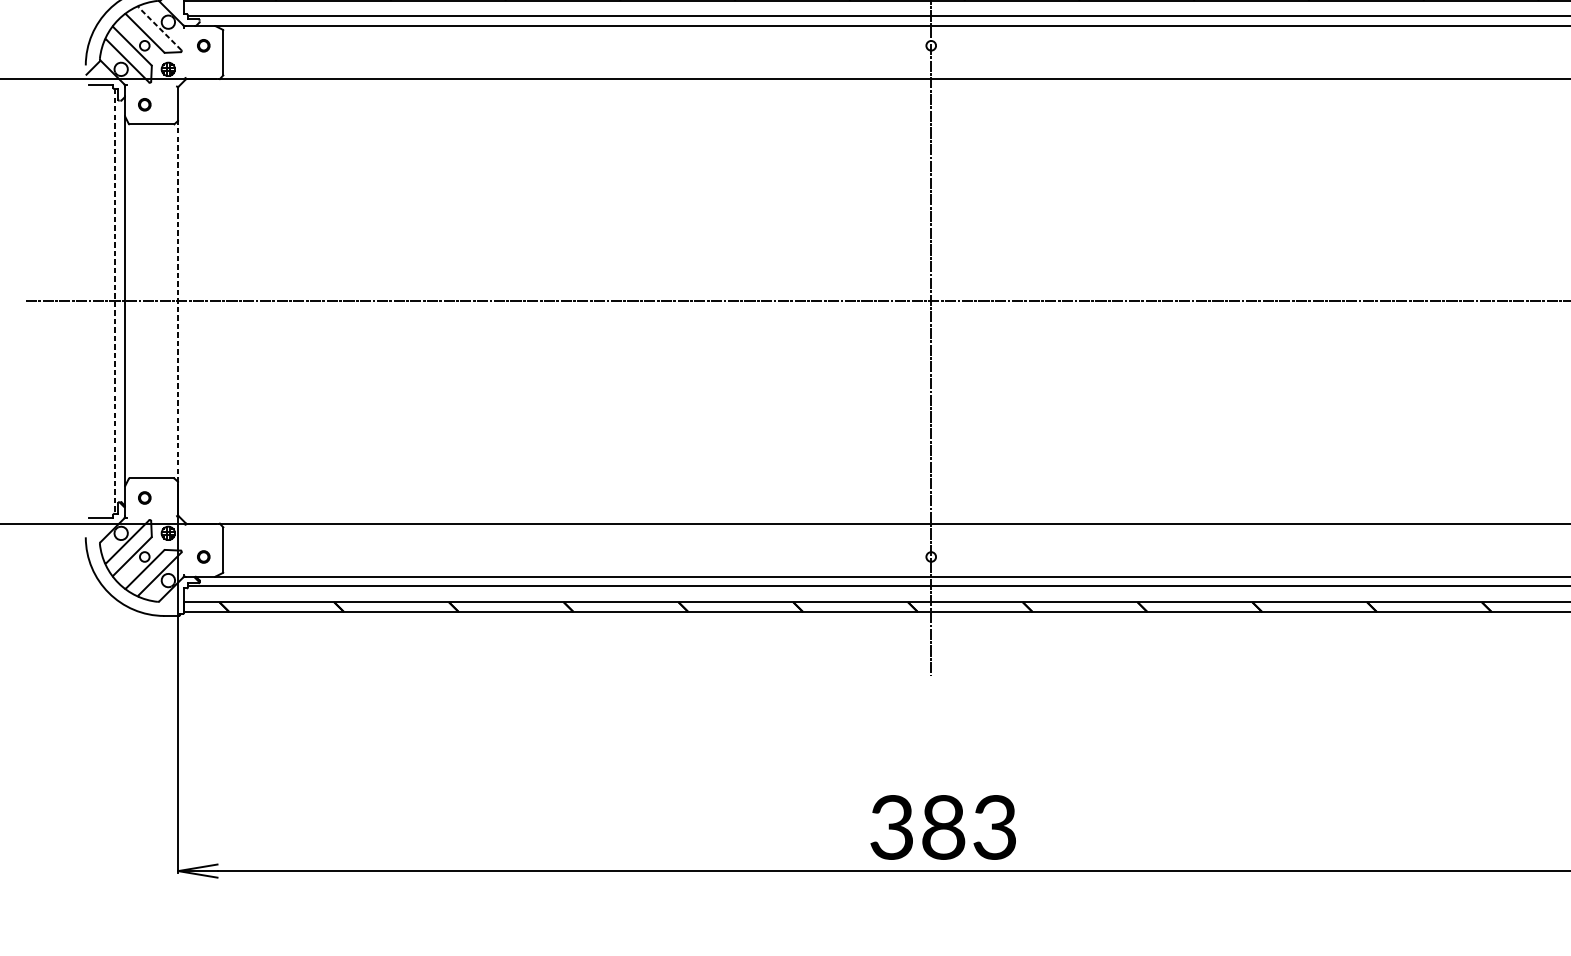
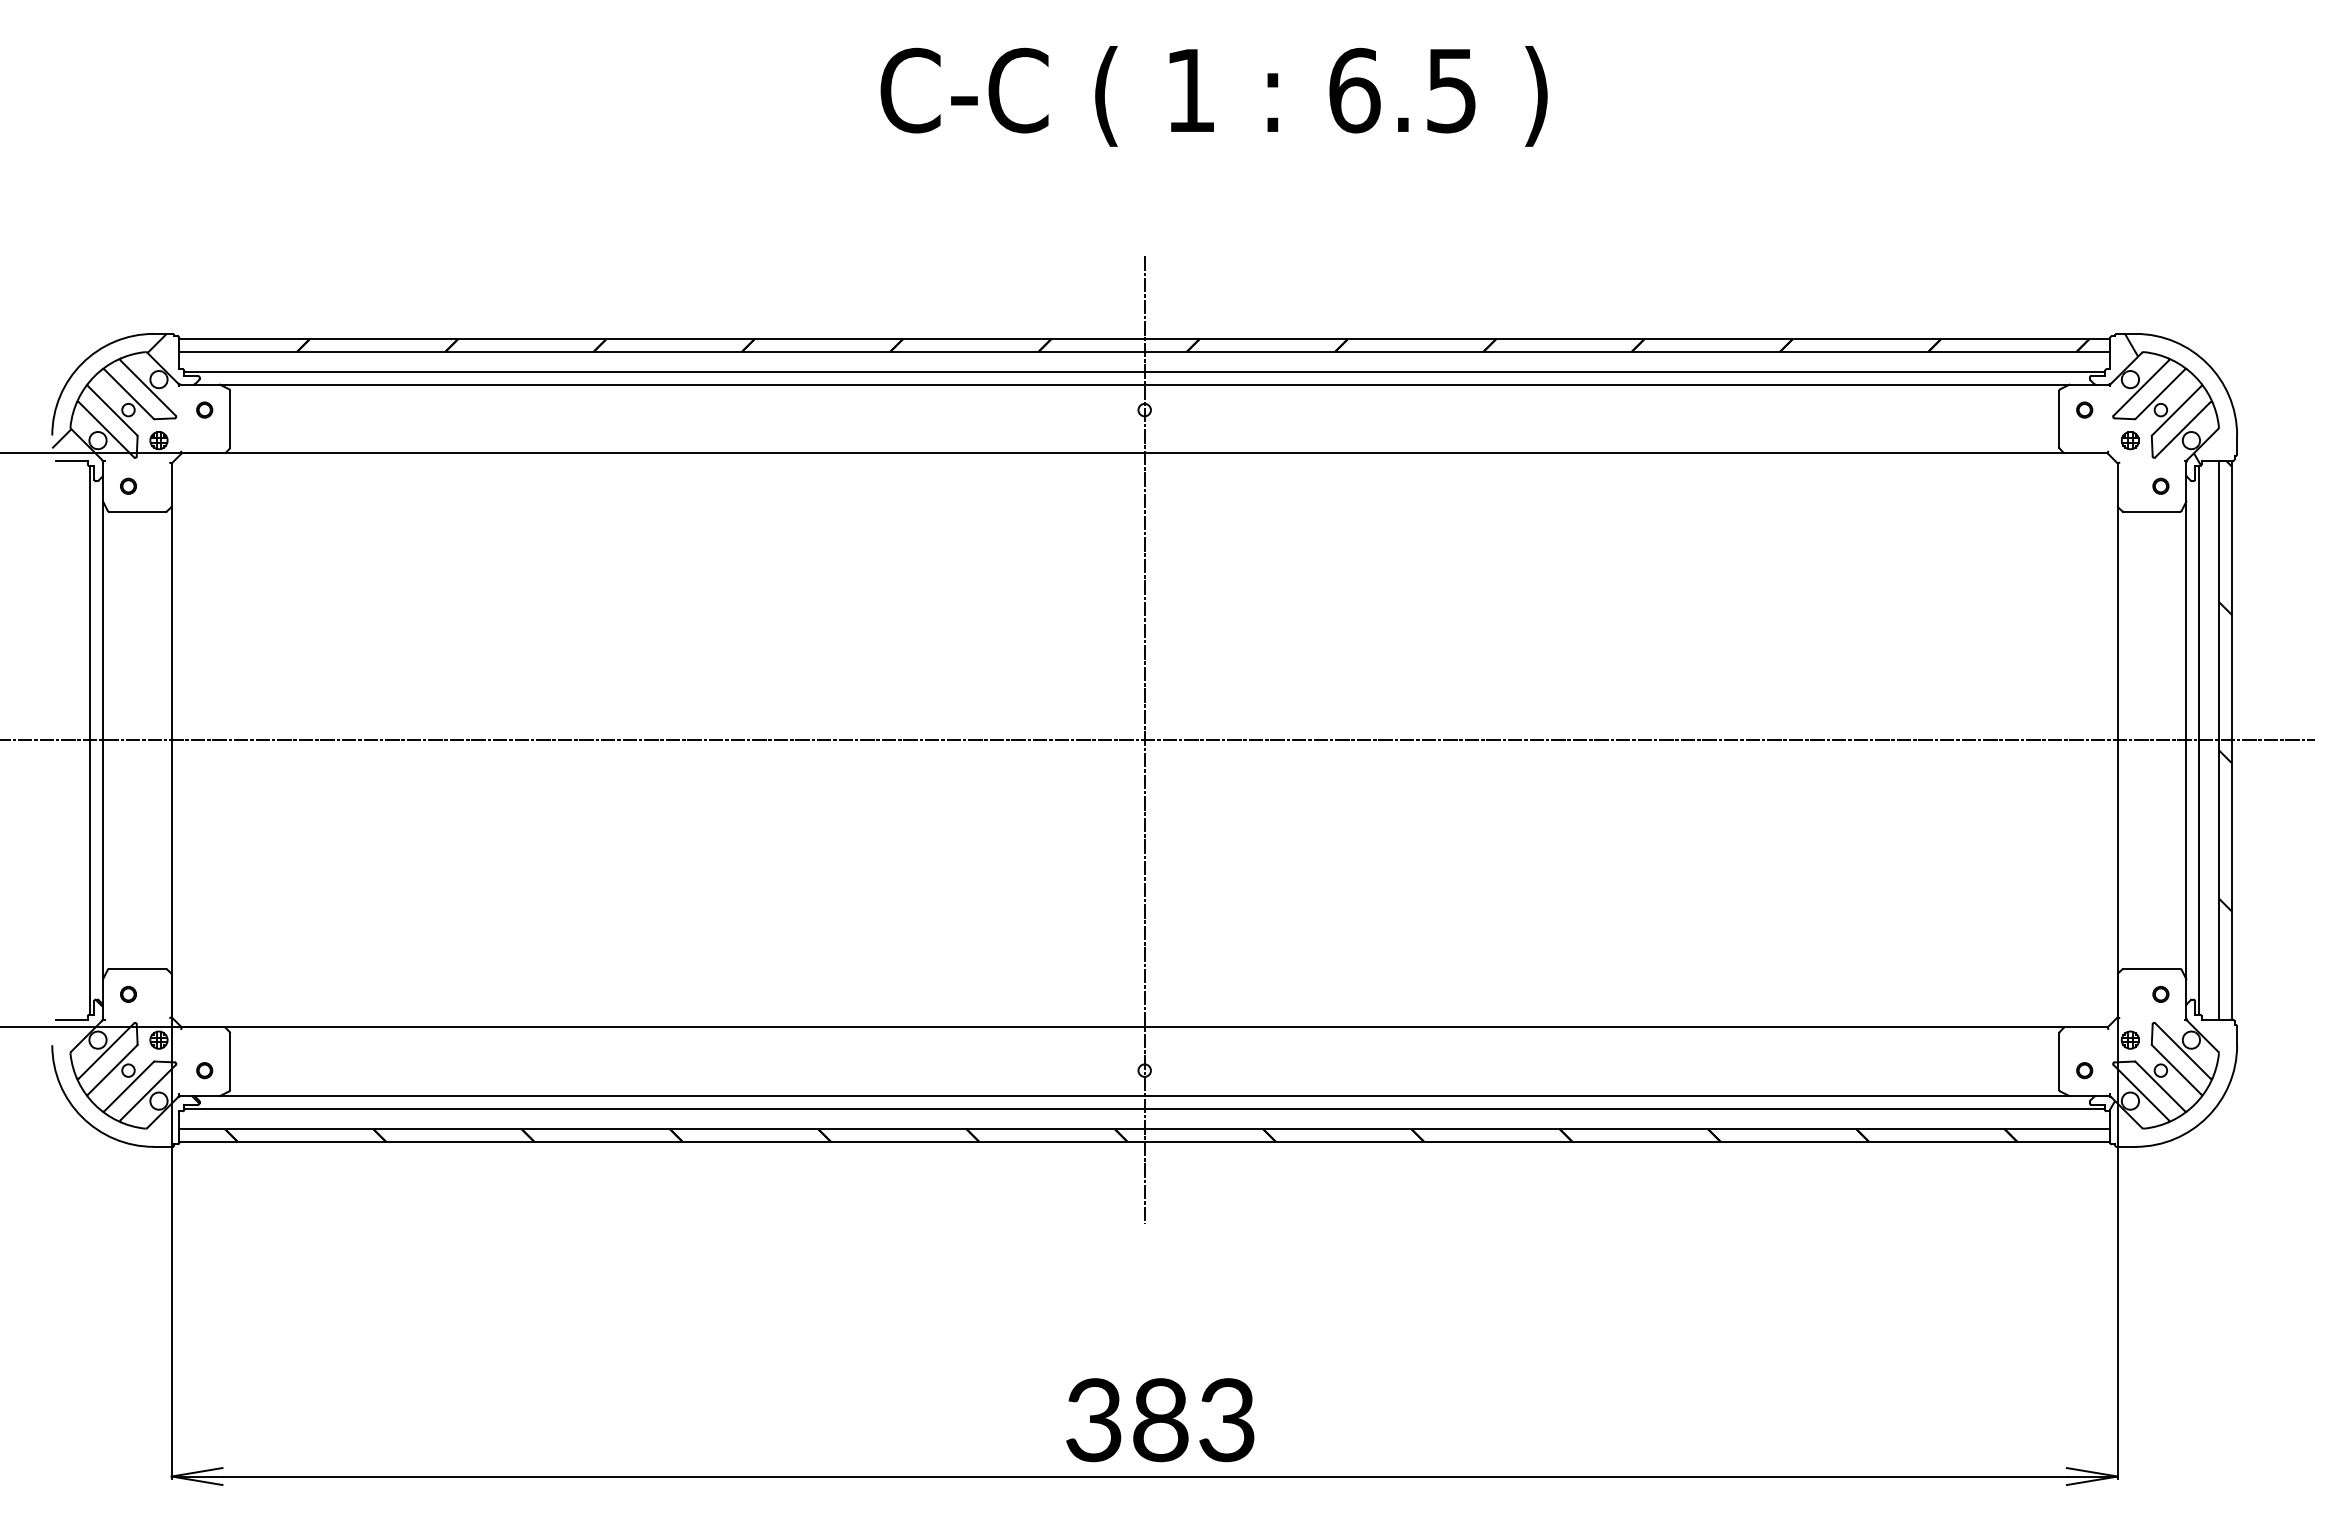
line: (160, 29) -> (148, 388), dashed -> solid
line: (178, 300) -> (171, 739), dashed -> solid
line: (115, 301) -> (90, 740), dashed -> solid

